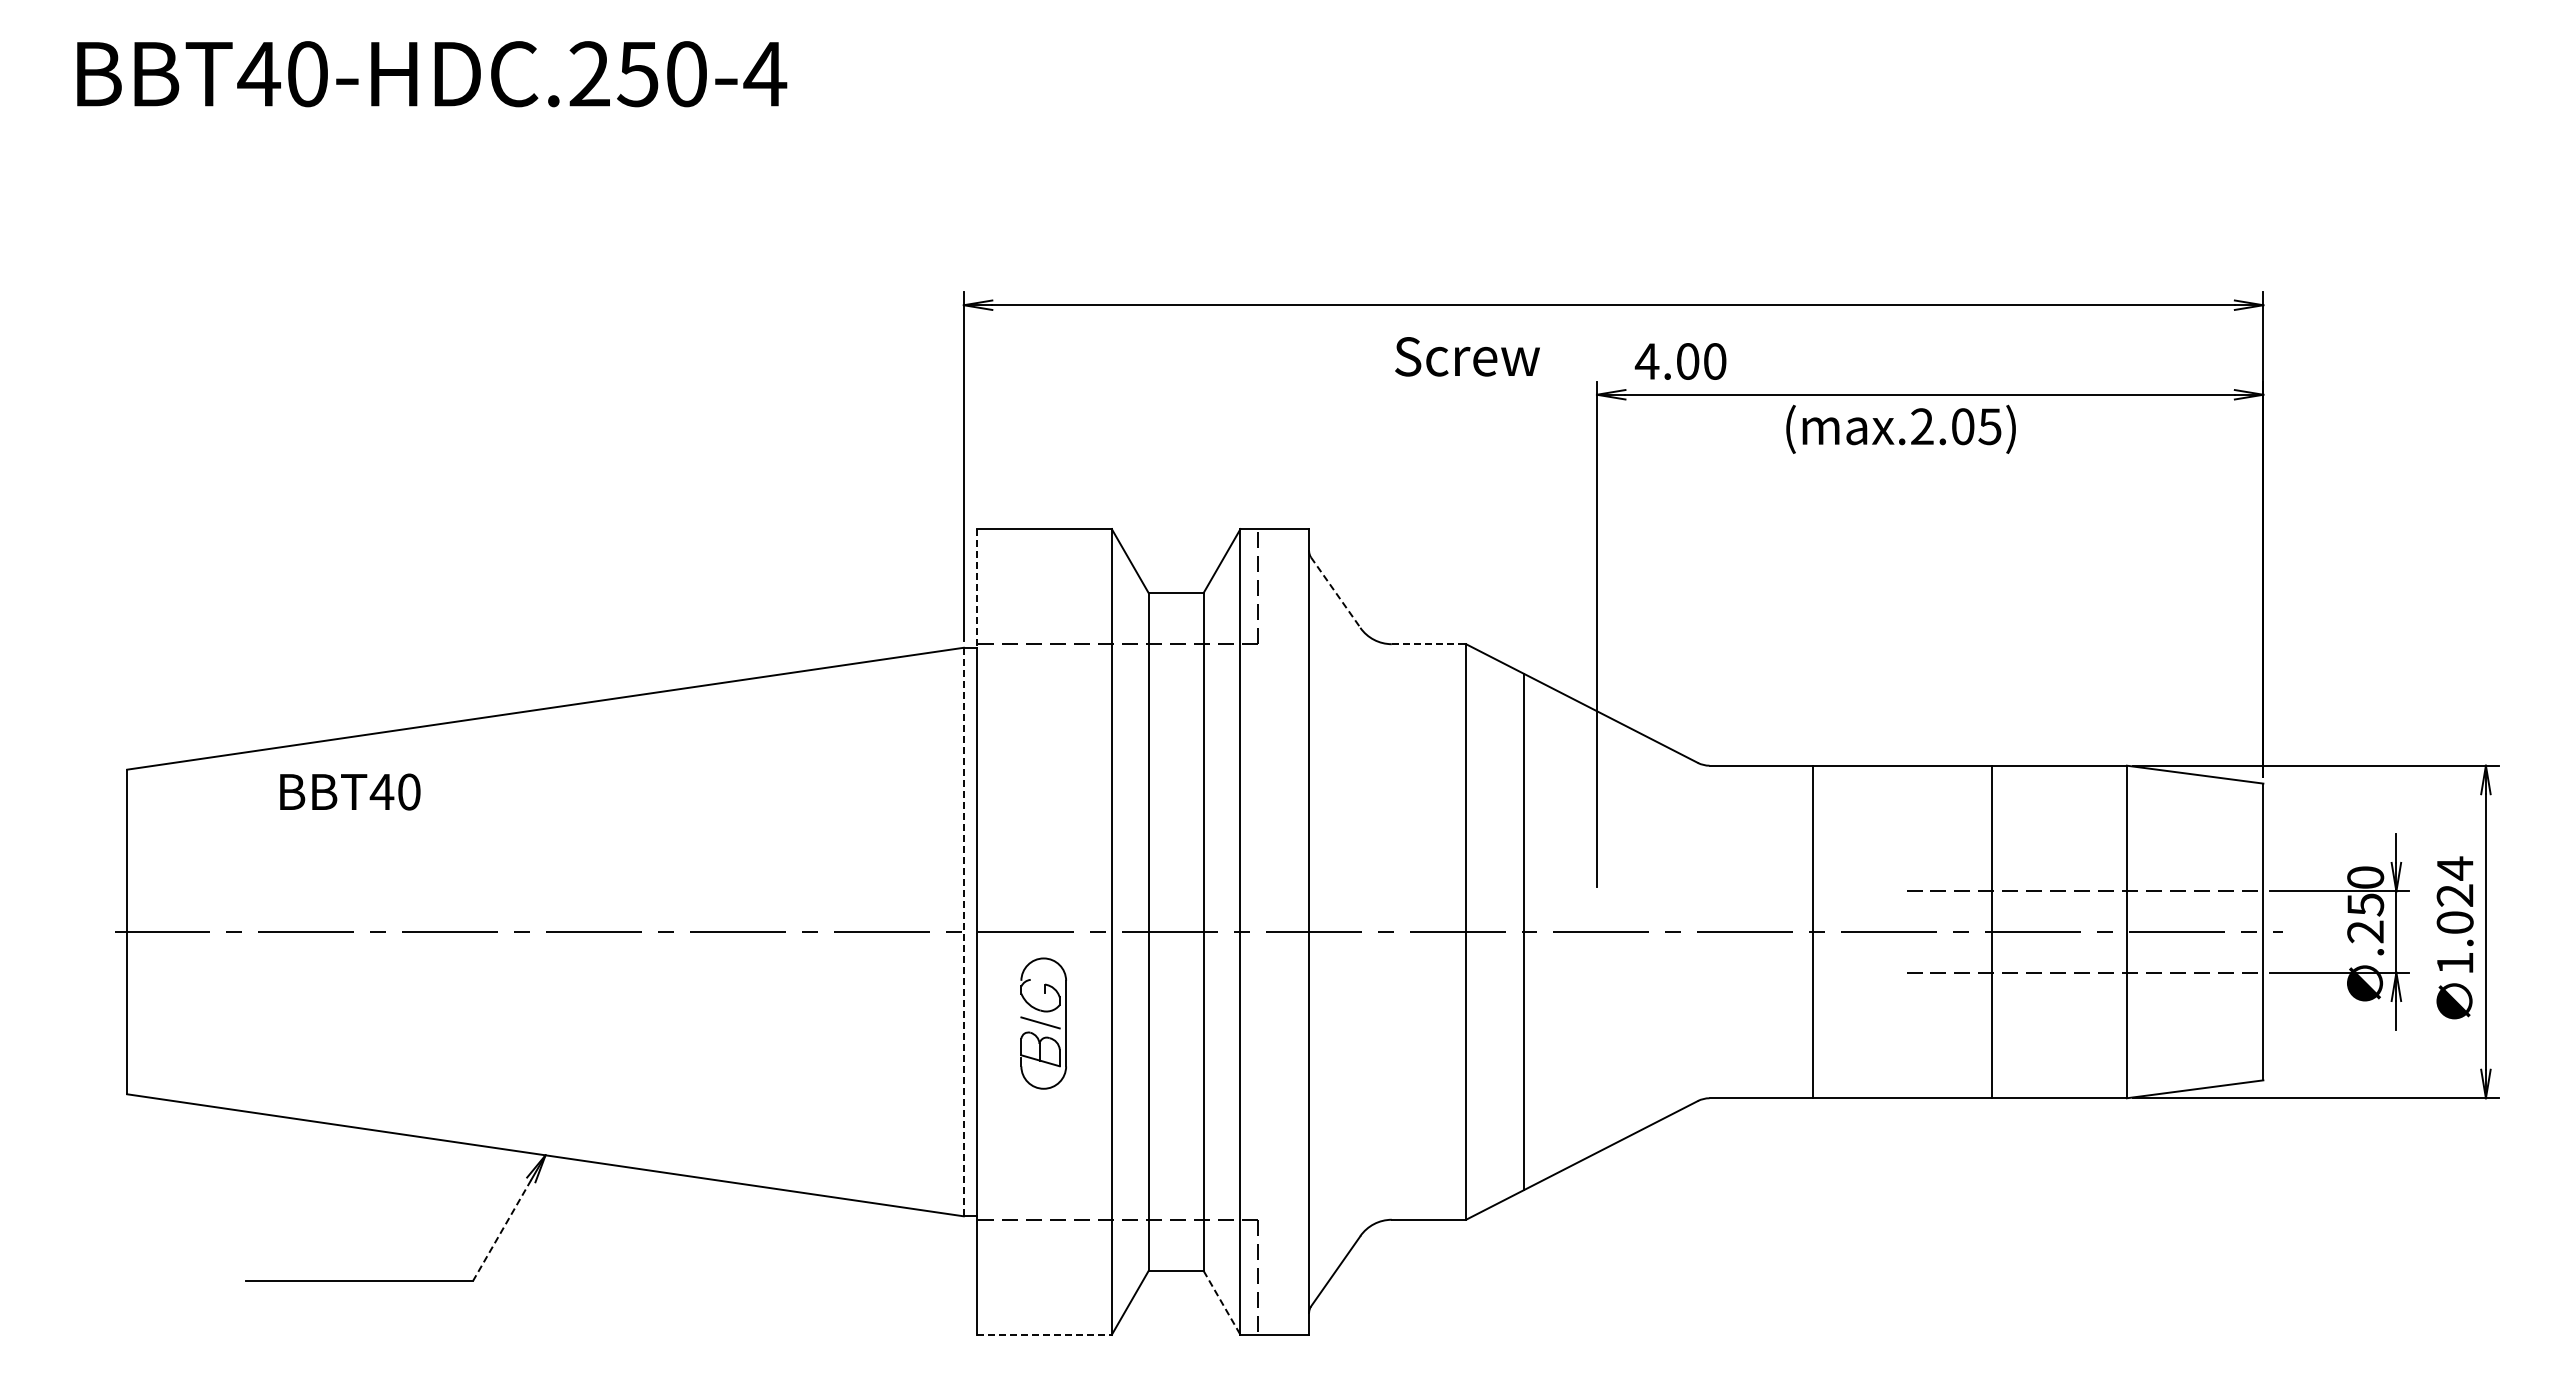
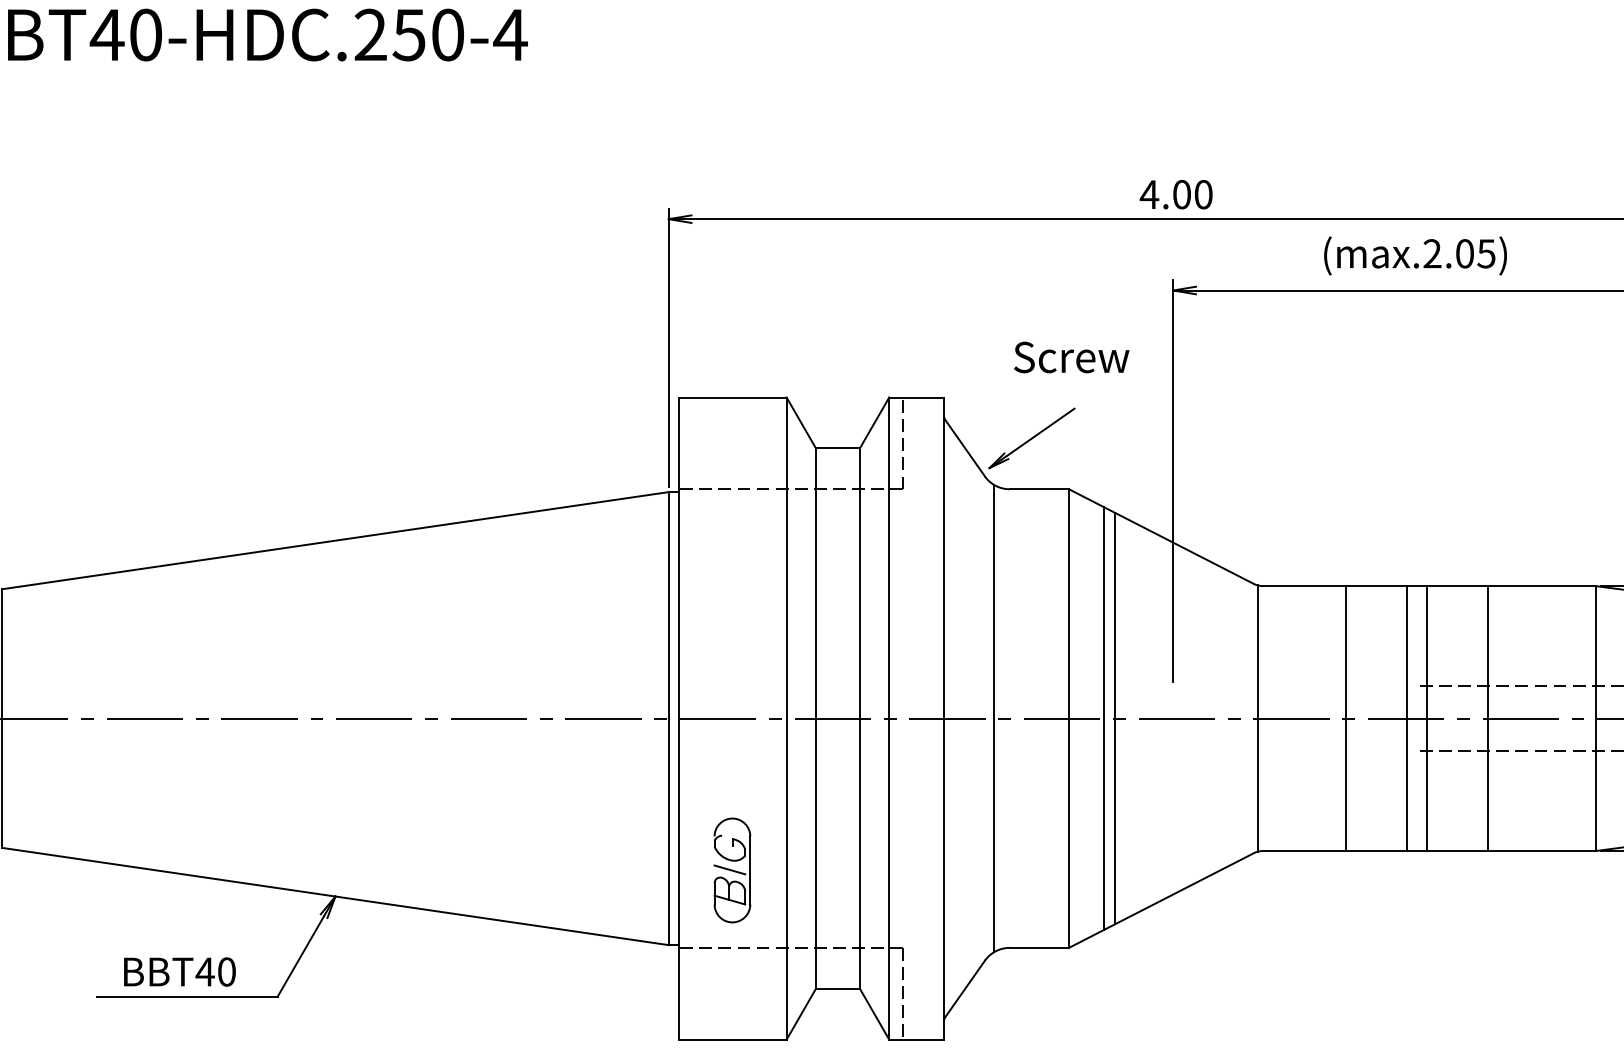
text: (1467, 356) -> (1071, 357), moved
text: (1680, 361) -> (1176, 194), moved
text: (1900, 428) -> (1415, 255), moved
part: (1419, 579) -> (1031, 437), added
line: (976, 588) -> (678, 444), dashed -> solid
line: (1336, 592) -> (965, 448), dashed -> solid
line: (1429, 644) -> (1039, 489), dashed -> solid
text: (350, 791) -> (180, 971), moved
line: (963, 931) -> (668, 718), dashed -> solid
line: (1371, 931) -> (993, 718), added
line: (1509, 931) -> (1103, 718), added
line: (1703, 931) -> (1258, 718), added
line: (1889, 931) -> (1406, 718), added
line: (1915, 931) -> (1427, 718), added
part: (1043, 1023) -> (732, 870), moved
line: (501, 1230) -> (300, 956), dashed -> solid
line: (1222, 1302) -> (874, 1013), dashed -> solid
line: (1044, 1334) -> (733, 1039), dashed -> solid

